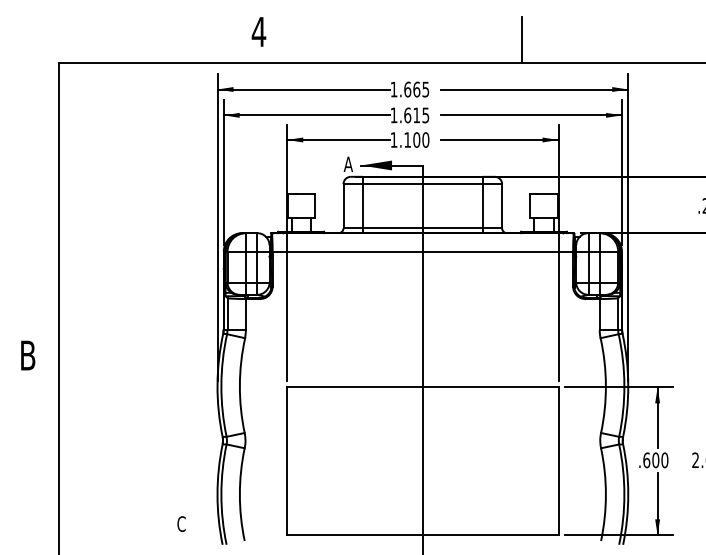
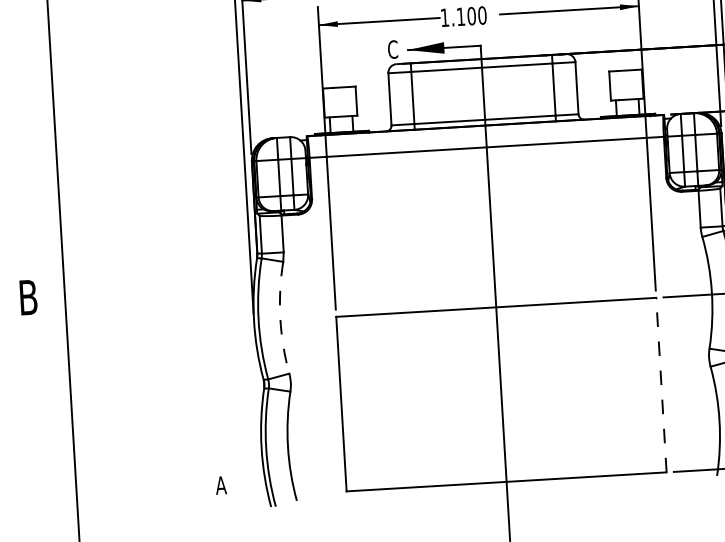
text: (347, 164) -> (391, 49), A -> C
arc: (239, 385) -> (279, 318), solid -> dashed
line: (558, 460) -> (661, 384), solid -> dashed
text: (180, 523) -> (219, 484), C -> A

